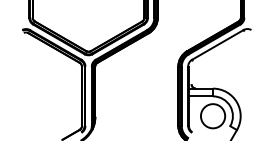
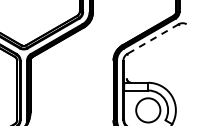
line: (217, 44) -> (152, 38), solid -> dashed

